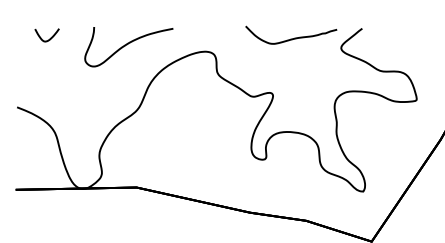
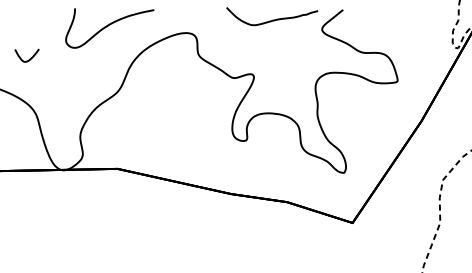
curve: (49, 38) -> (29, 58), moved

